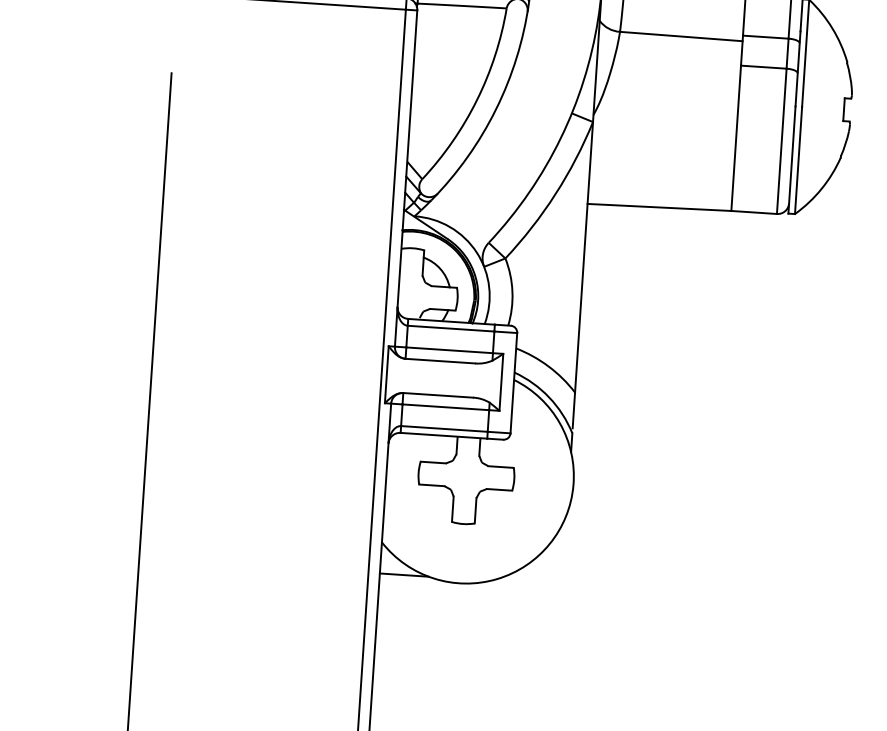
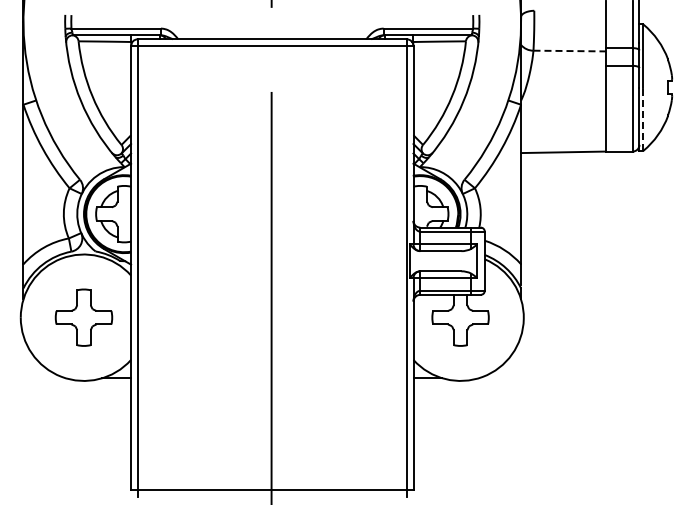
line: (682, 37) -> (570, 51), solid -> dashed
line: (798, 160) -> (643, 119), solid -> dashed

